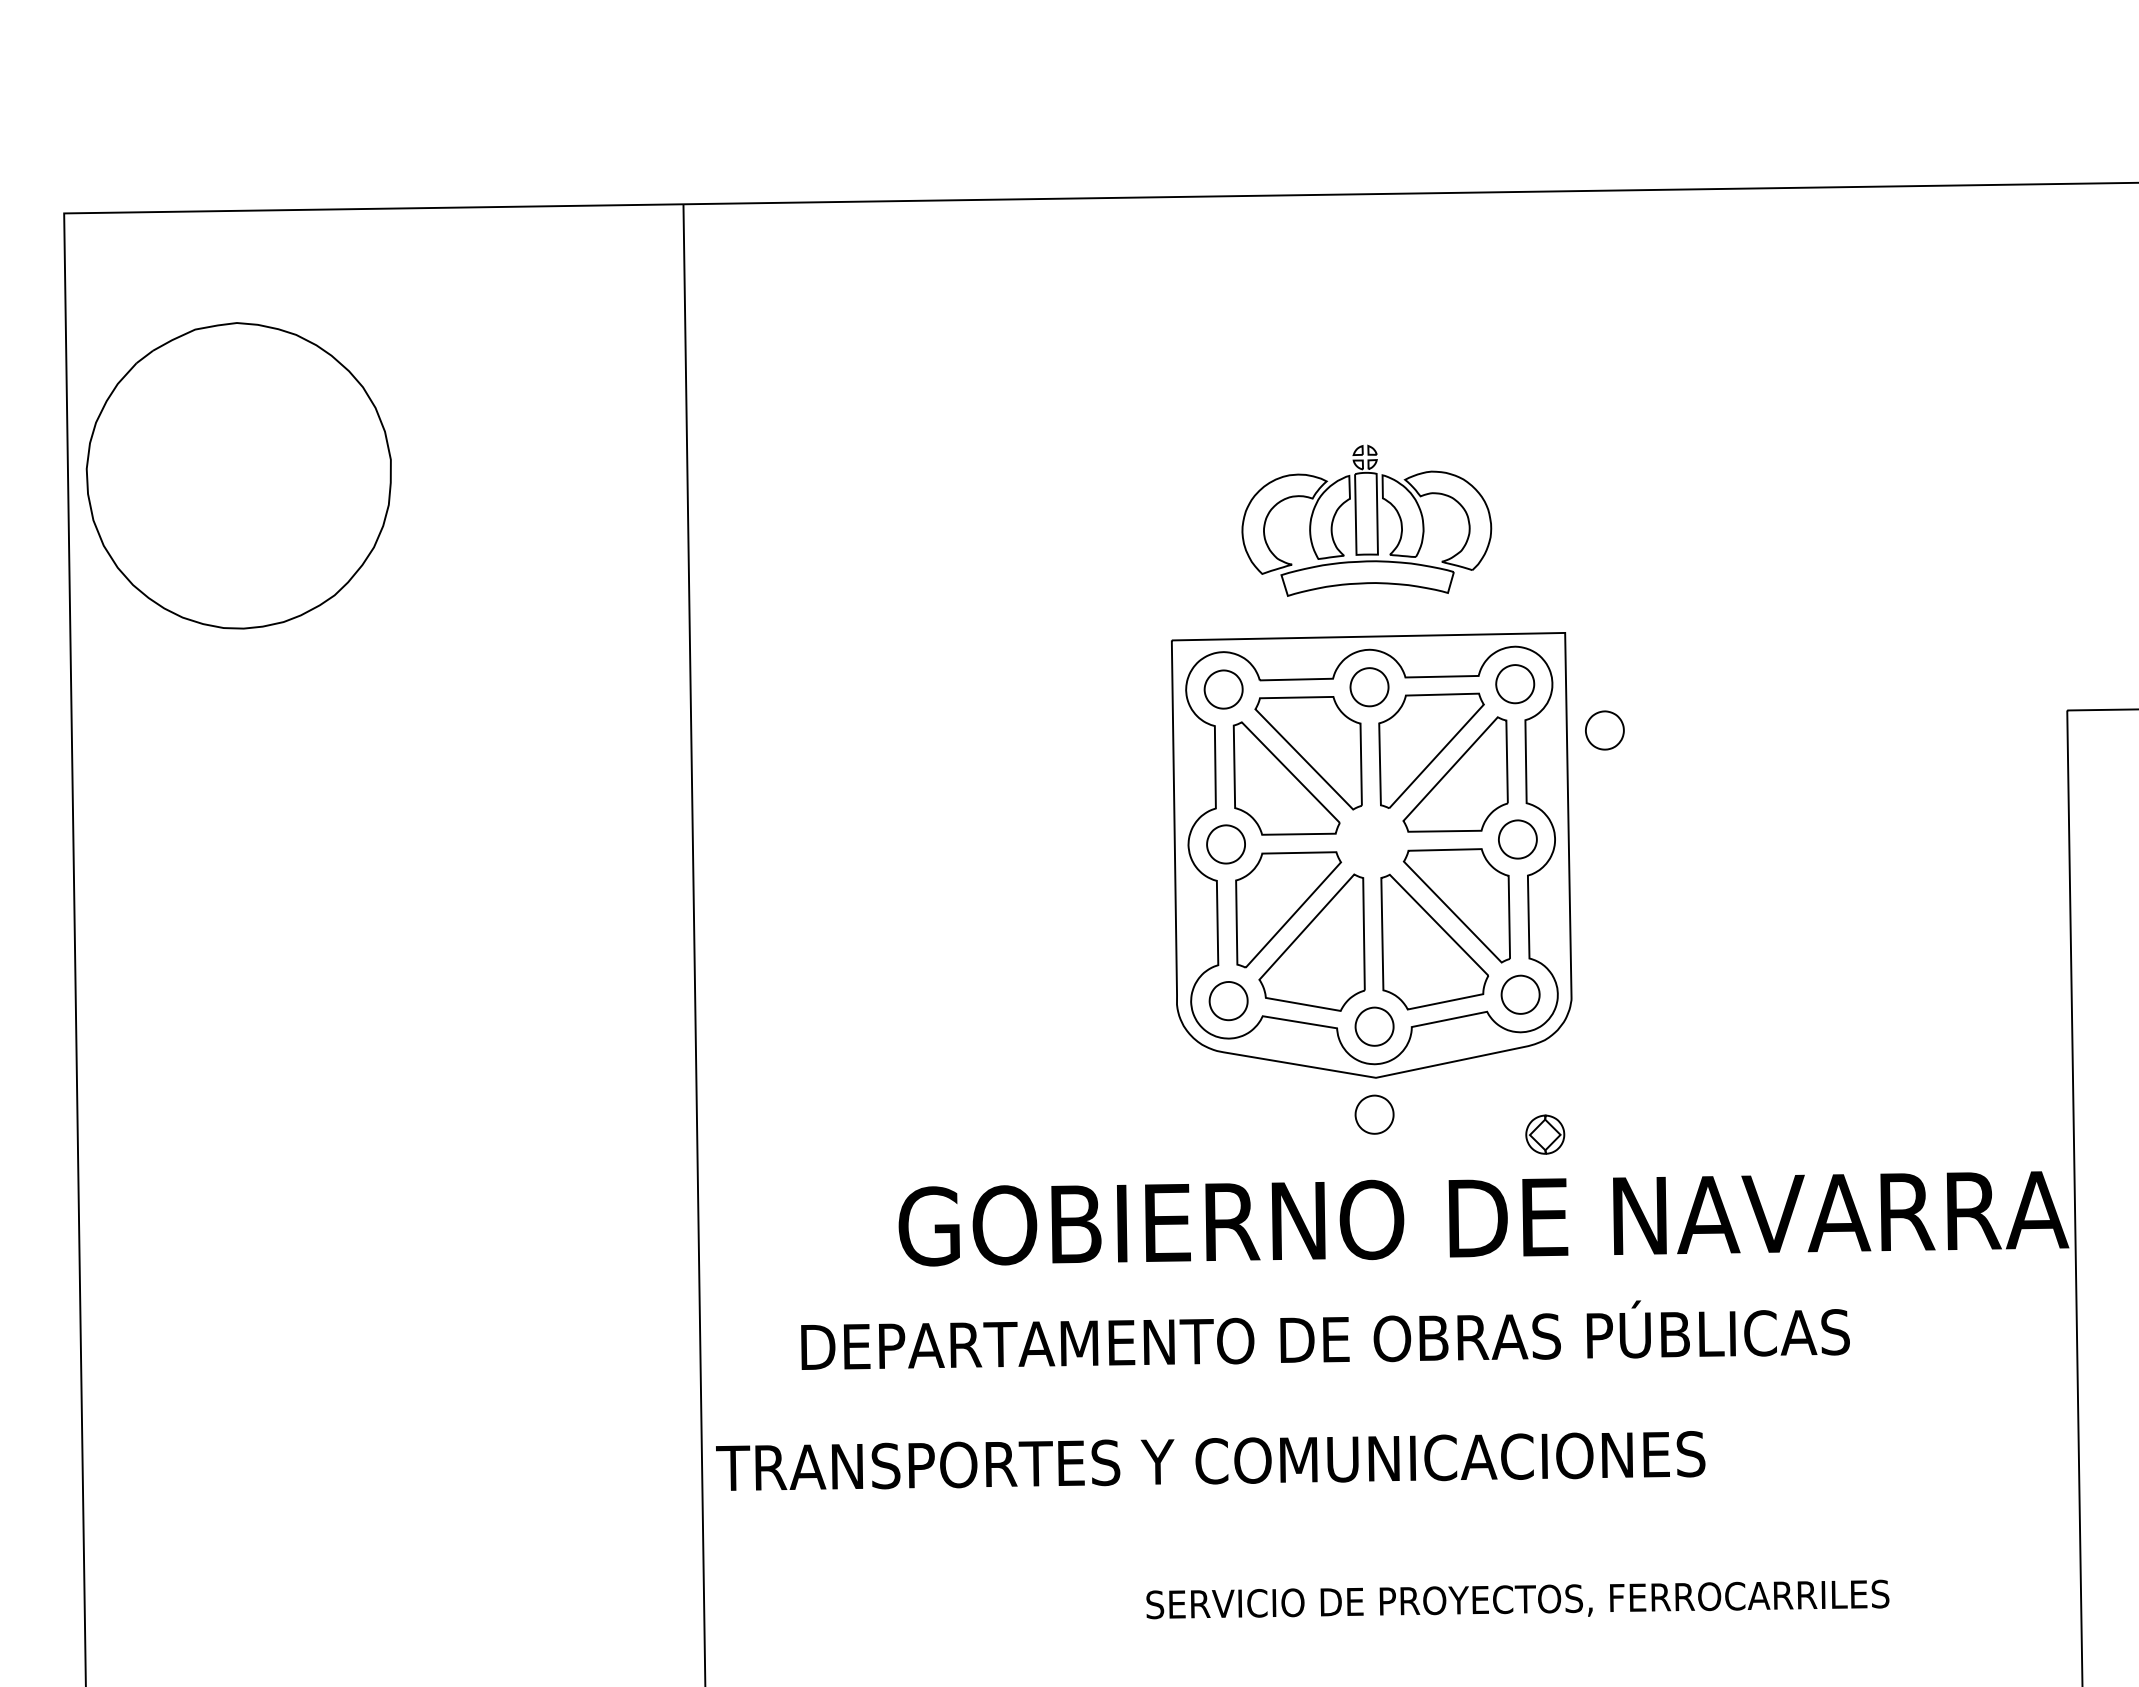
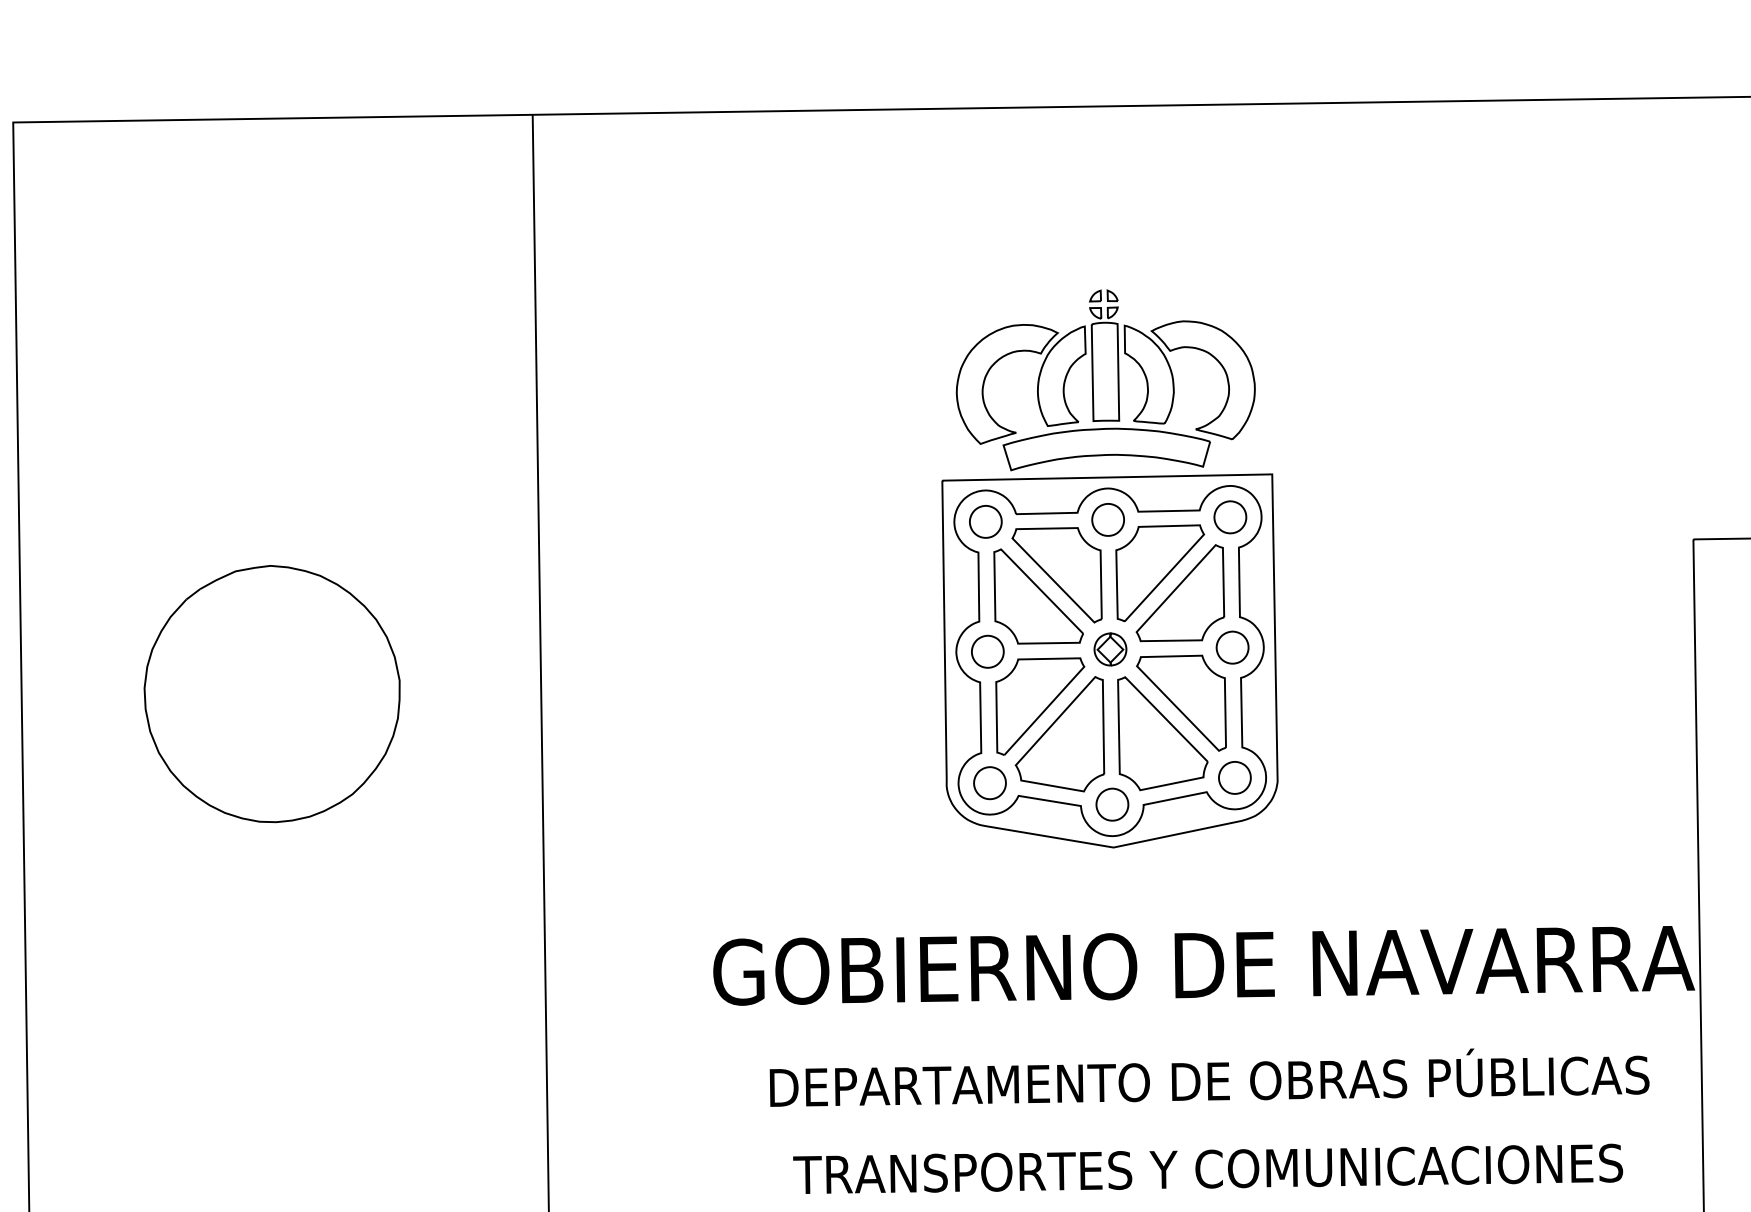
part: (238, 475) -> (271, 693), moved
part: (1366, 520) -> (1105, 380), size x1.43
part: (1604, 730) -> (1305, 556), removed
part: (1374, 1114) -> (1112, 878), removed
part: (1545, 1134) -> (1110, 649), moved
text: (1325, 1334) -> (1209, 1077), moved
text: (1210, 1460) -> (1207, 1168), moved

